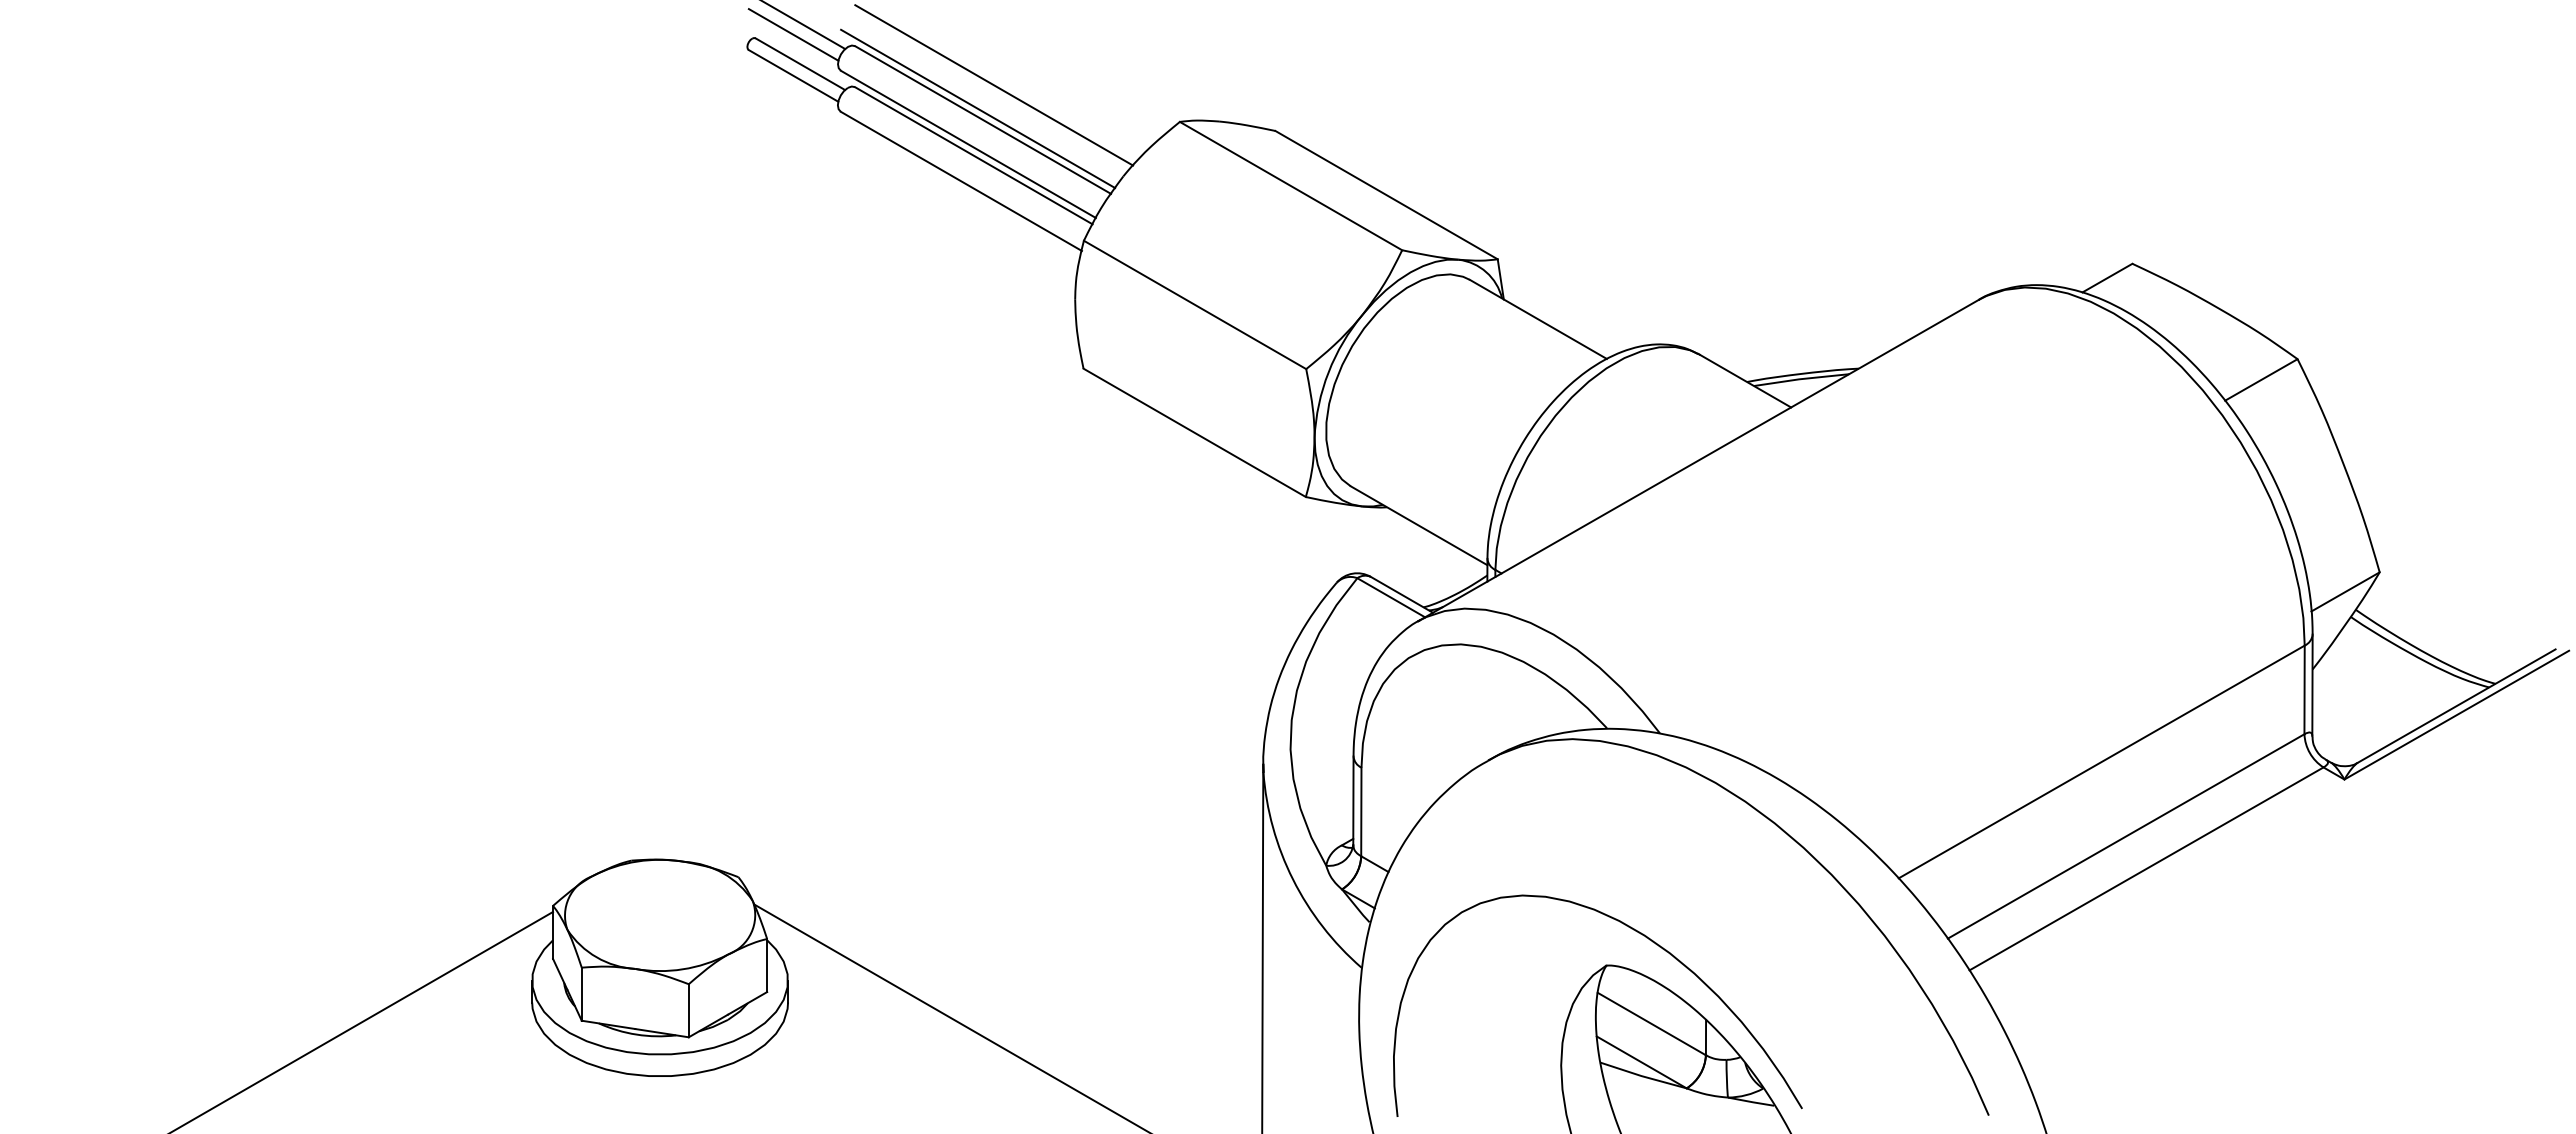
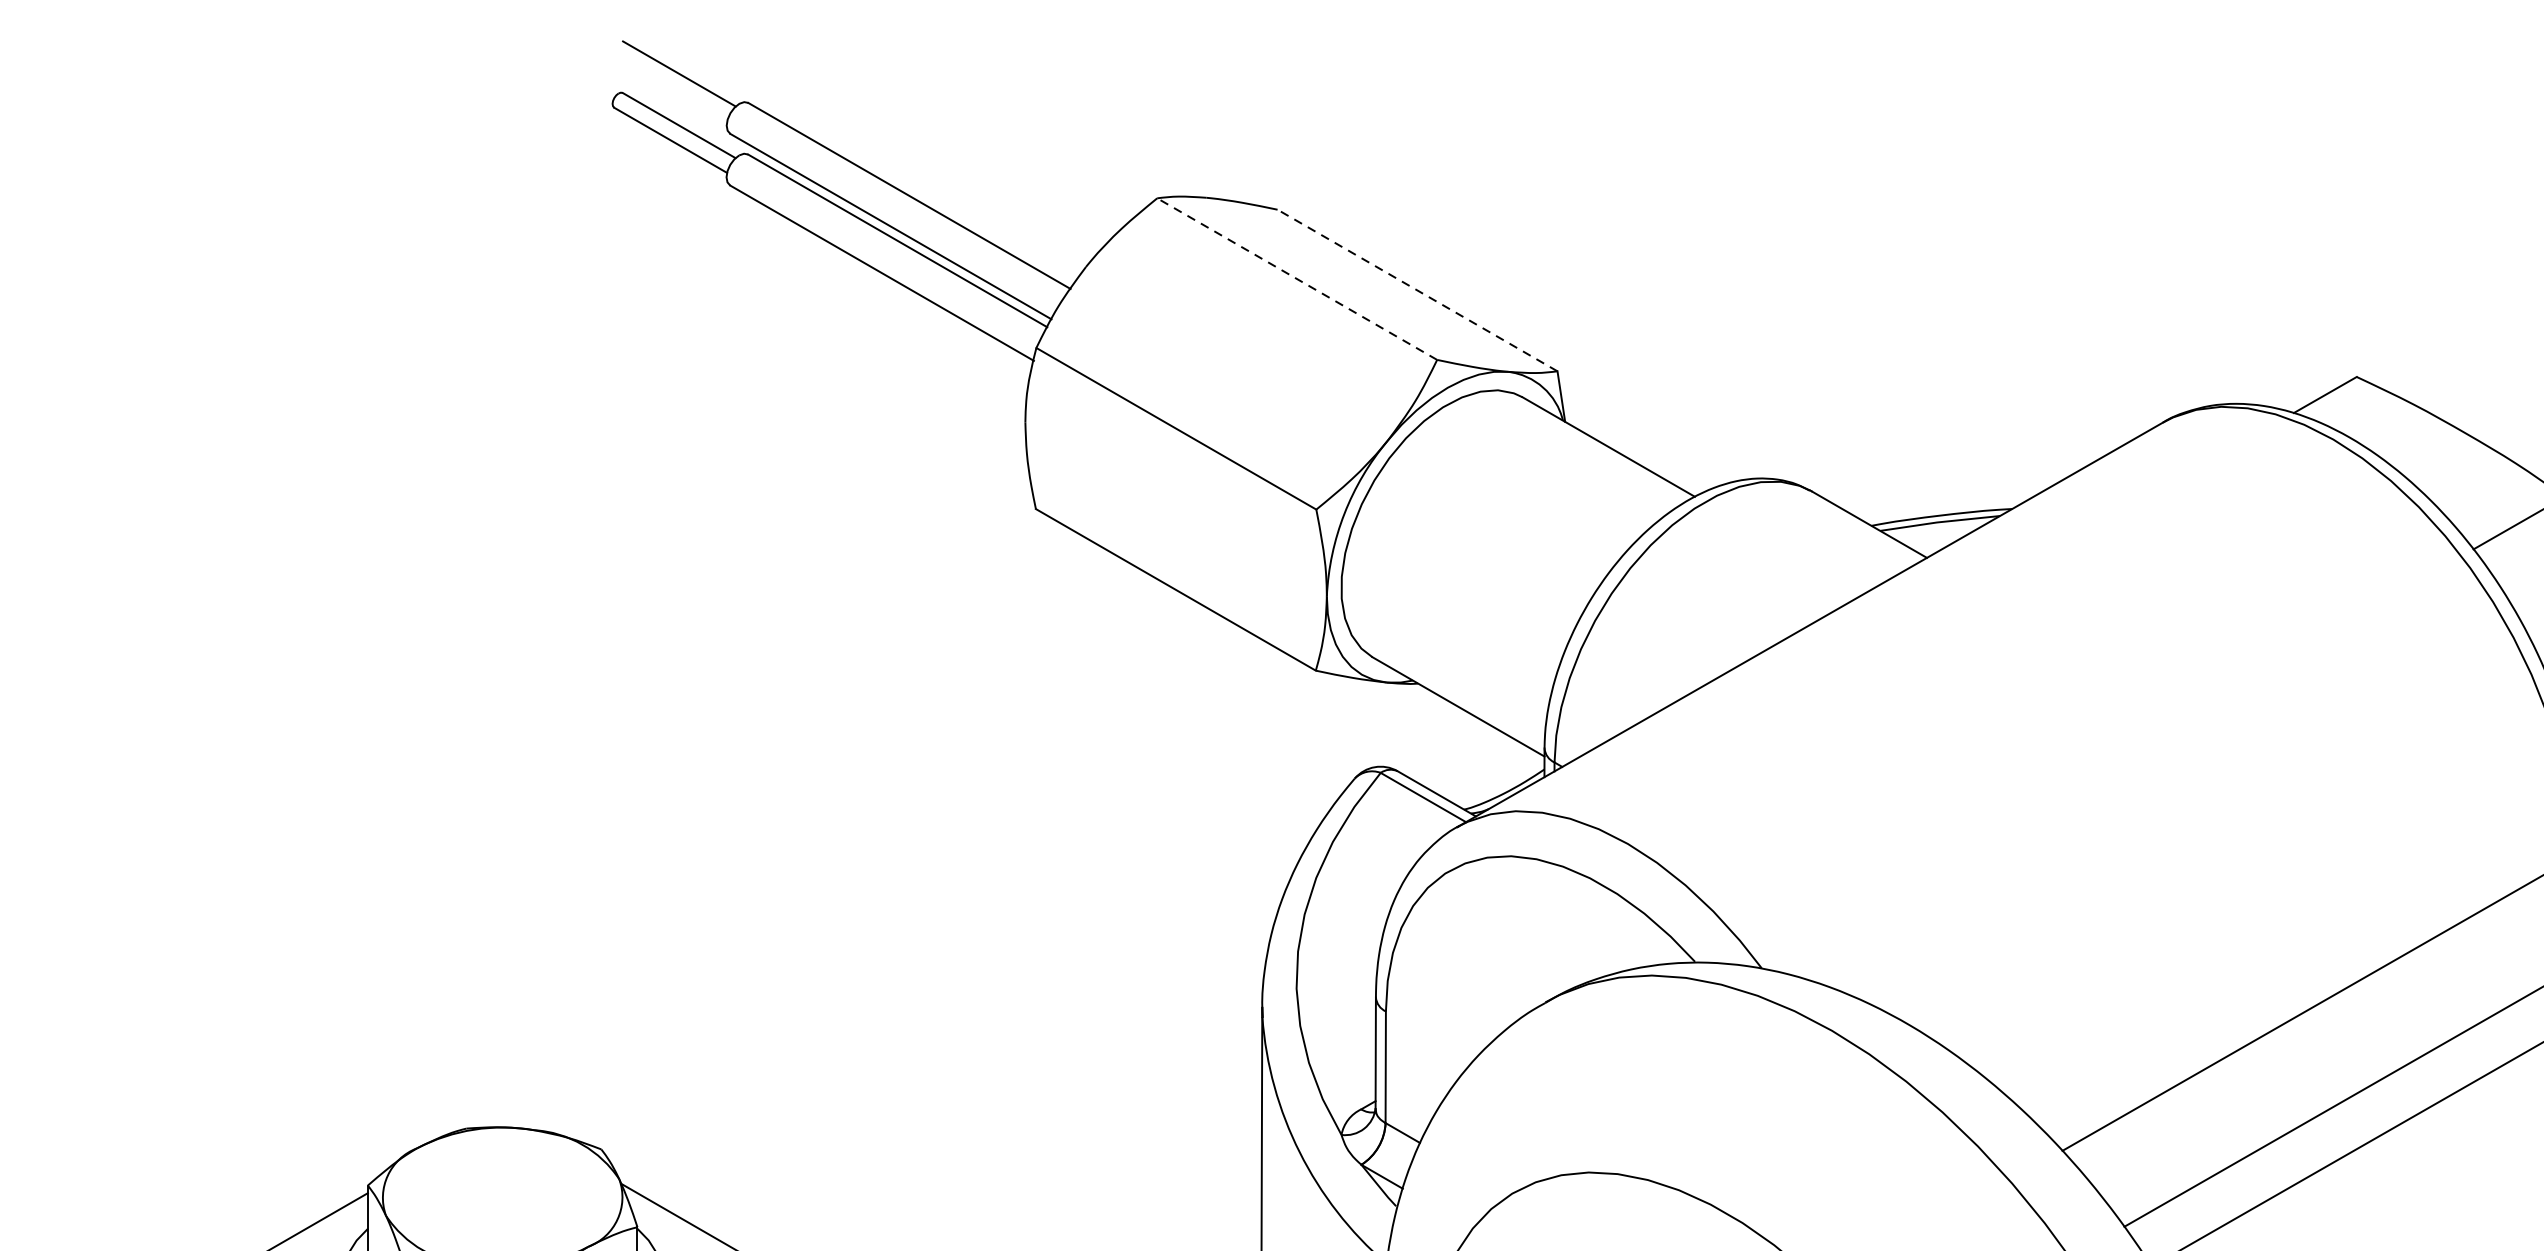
line: (793, 34) -> (670, 88), removed
line: (994, 85) -> (923, 152), removed
line: (978, 108) -> (903, 181), removed
line: (1290, 185) -> (1296, 278), solid -> dashed
line: (1386, 194) -> (1417, 289), solid -> dashed

